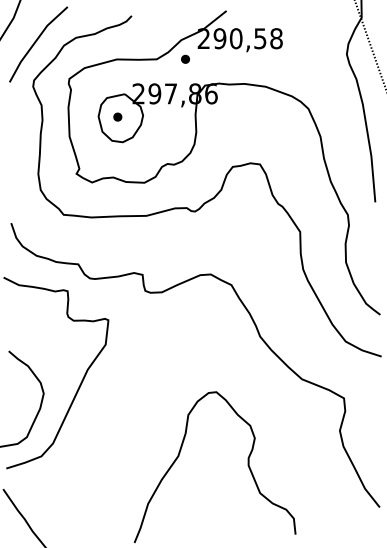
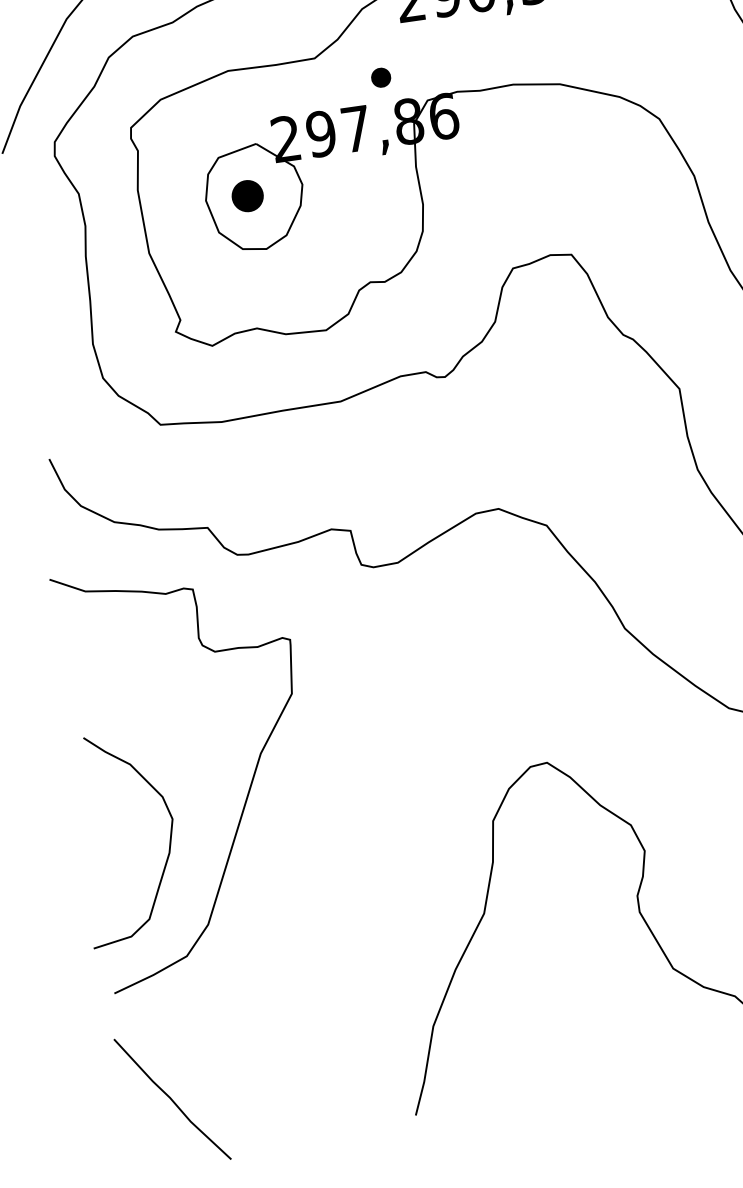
part: (185, 58) -> (380, 75), moved
part: (117, 116) -> (247, 194), size x1.6

